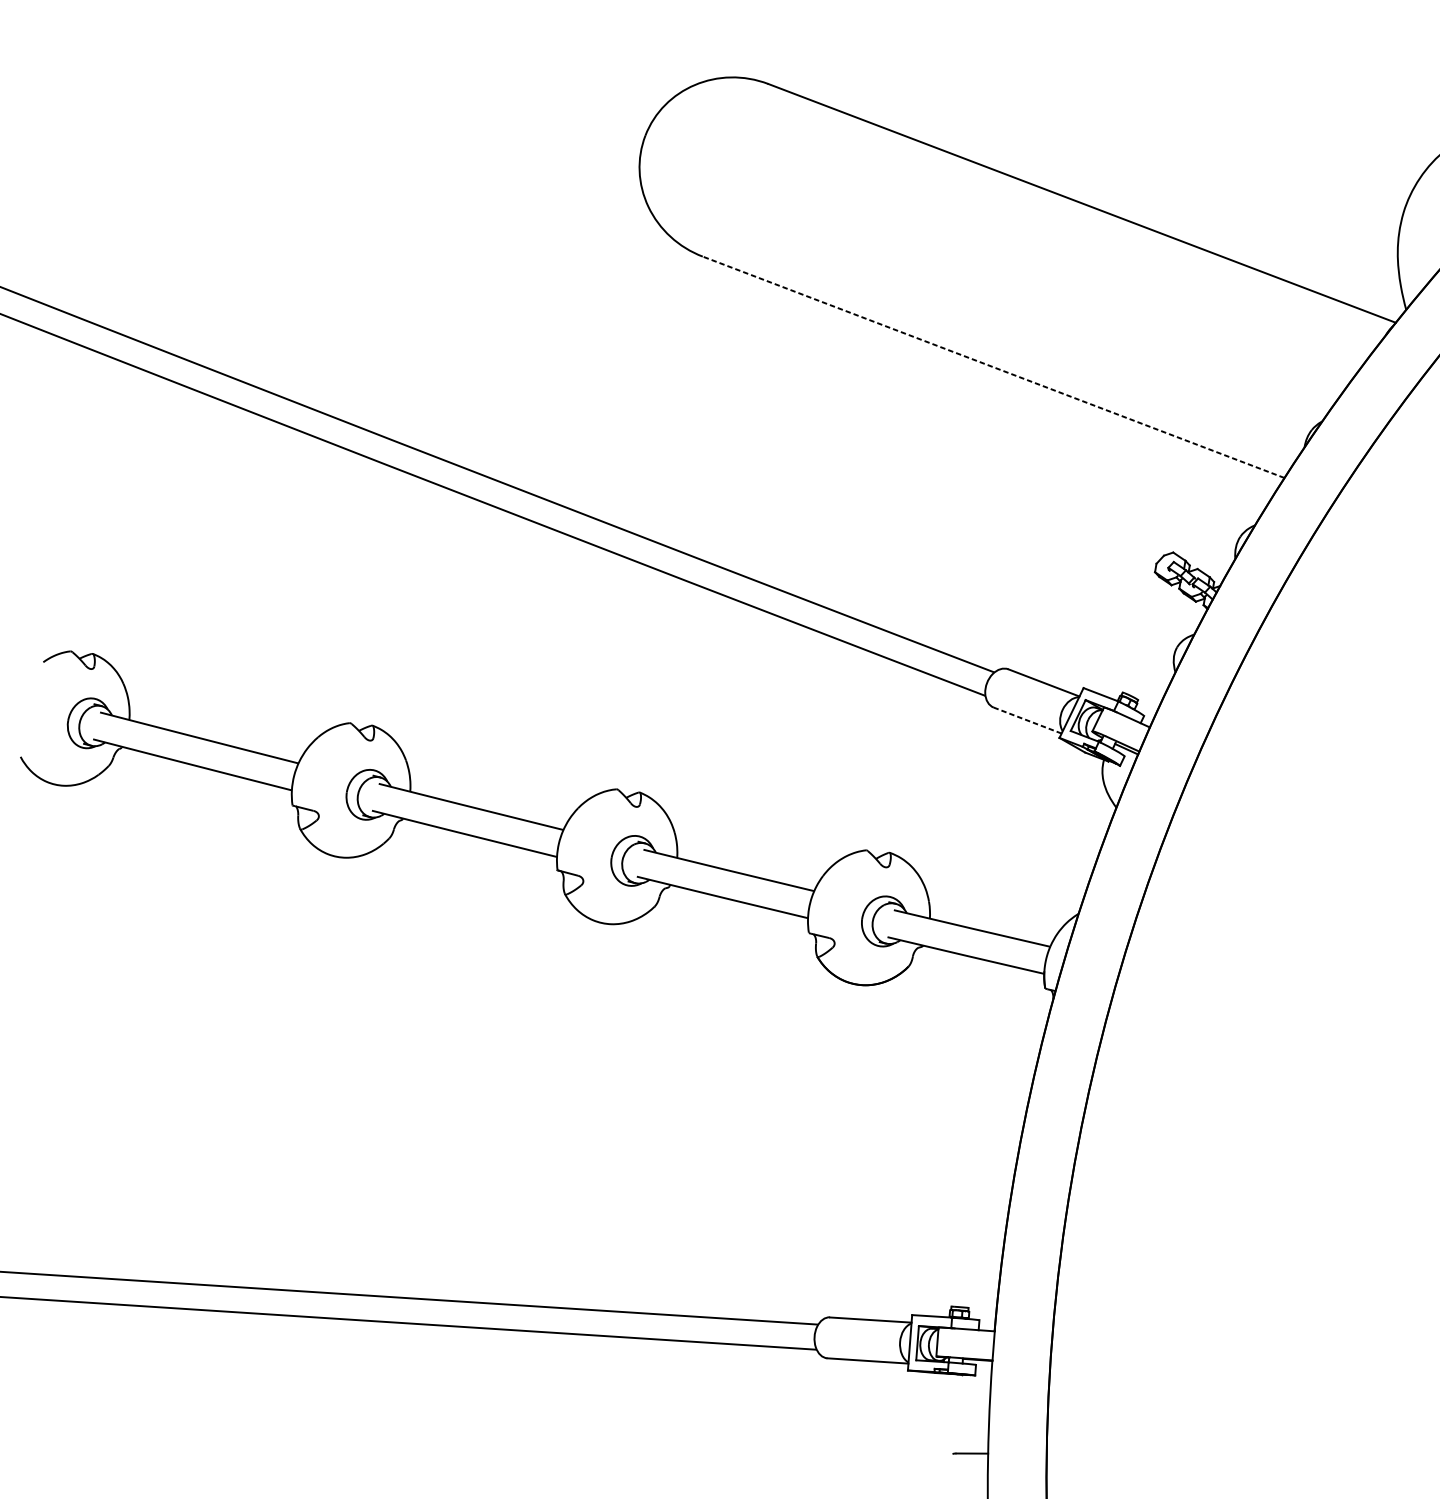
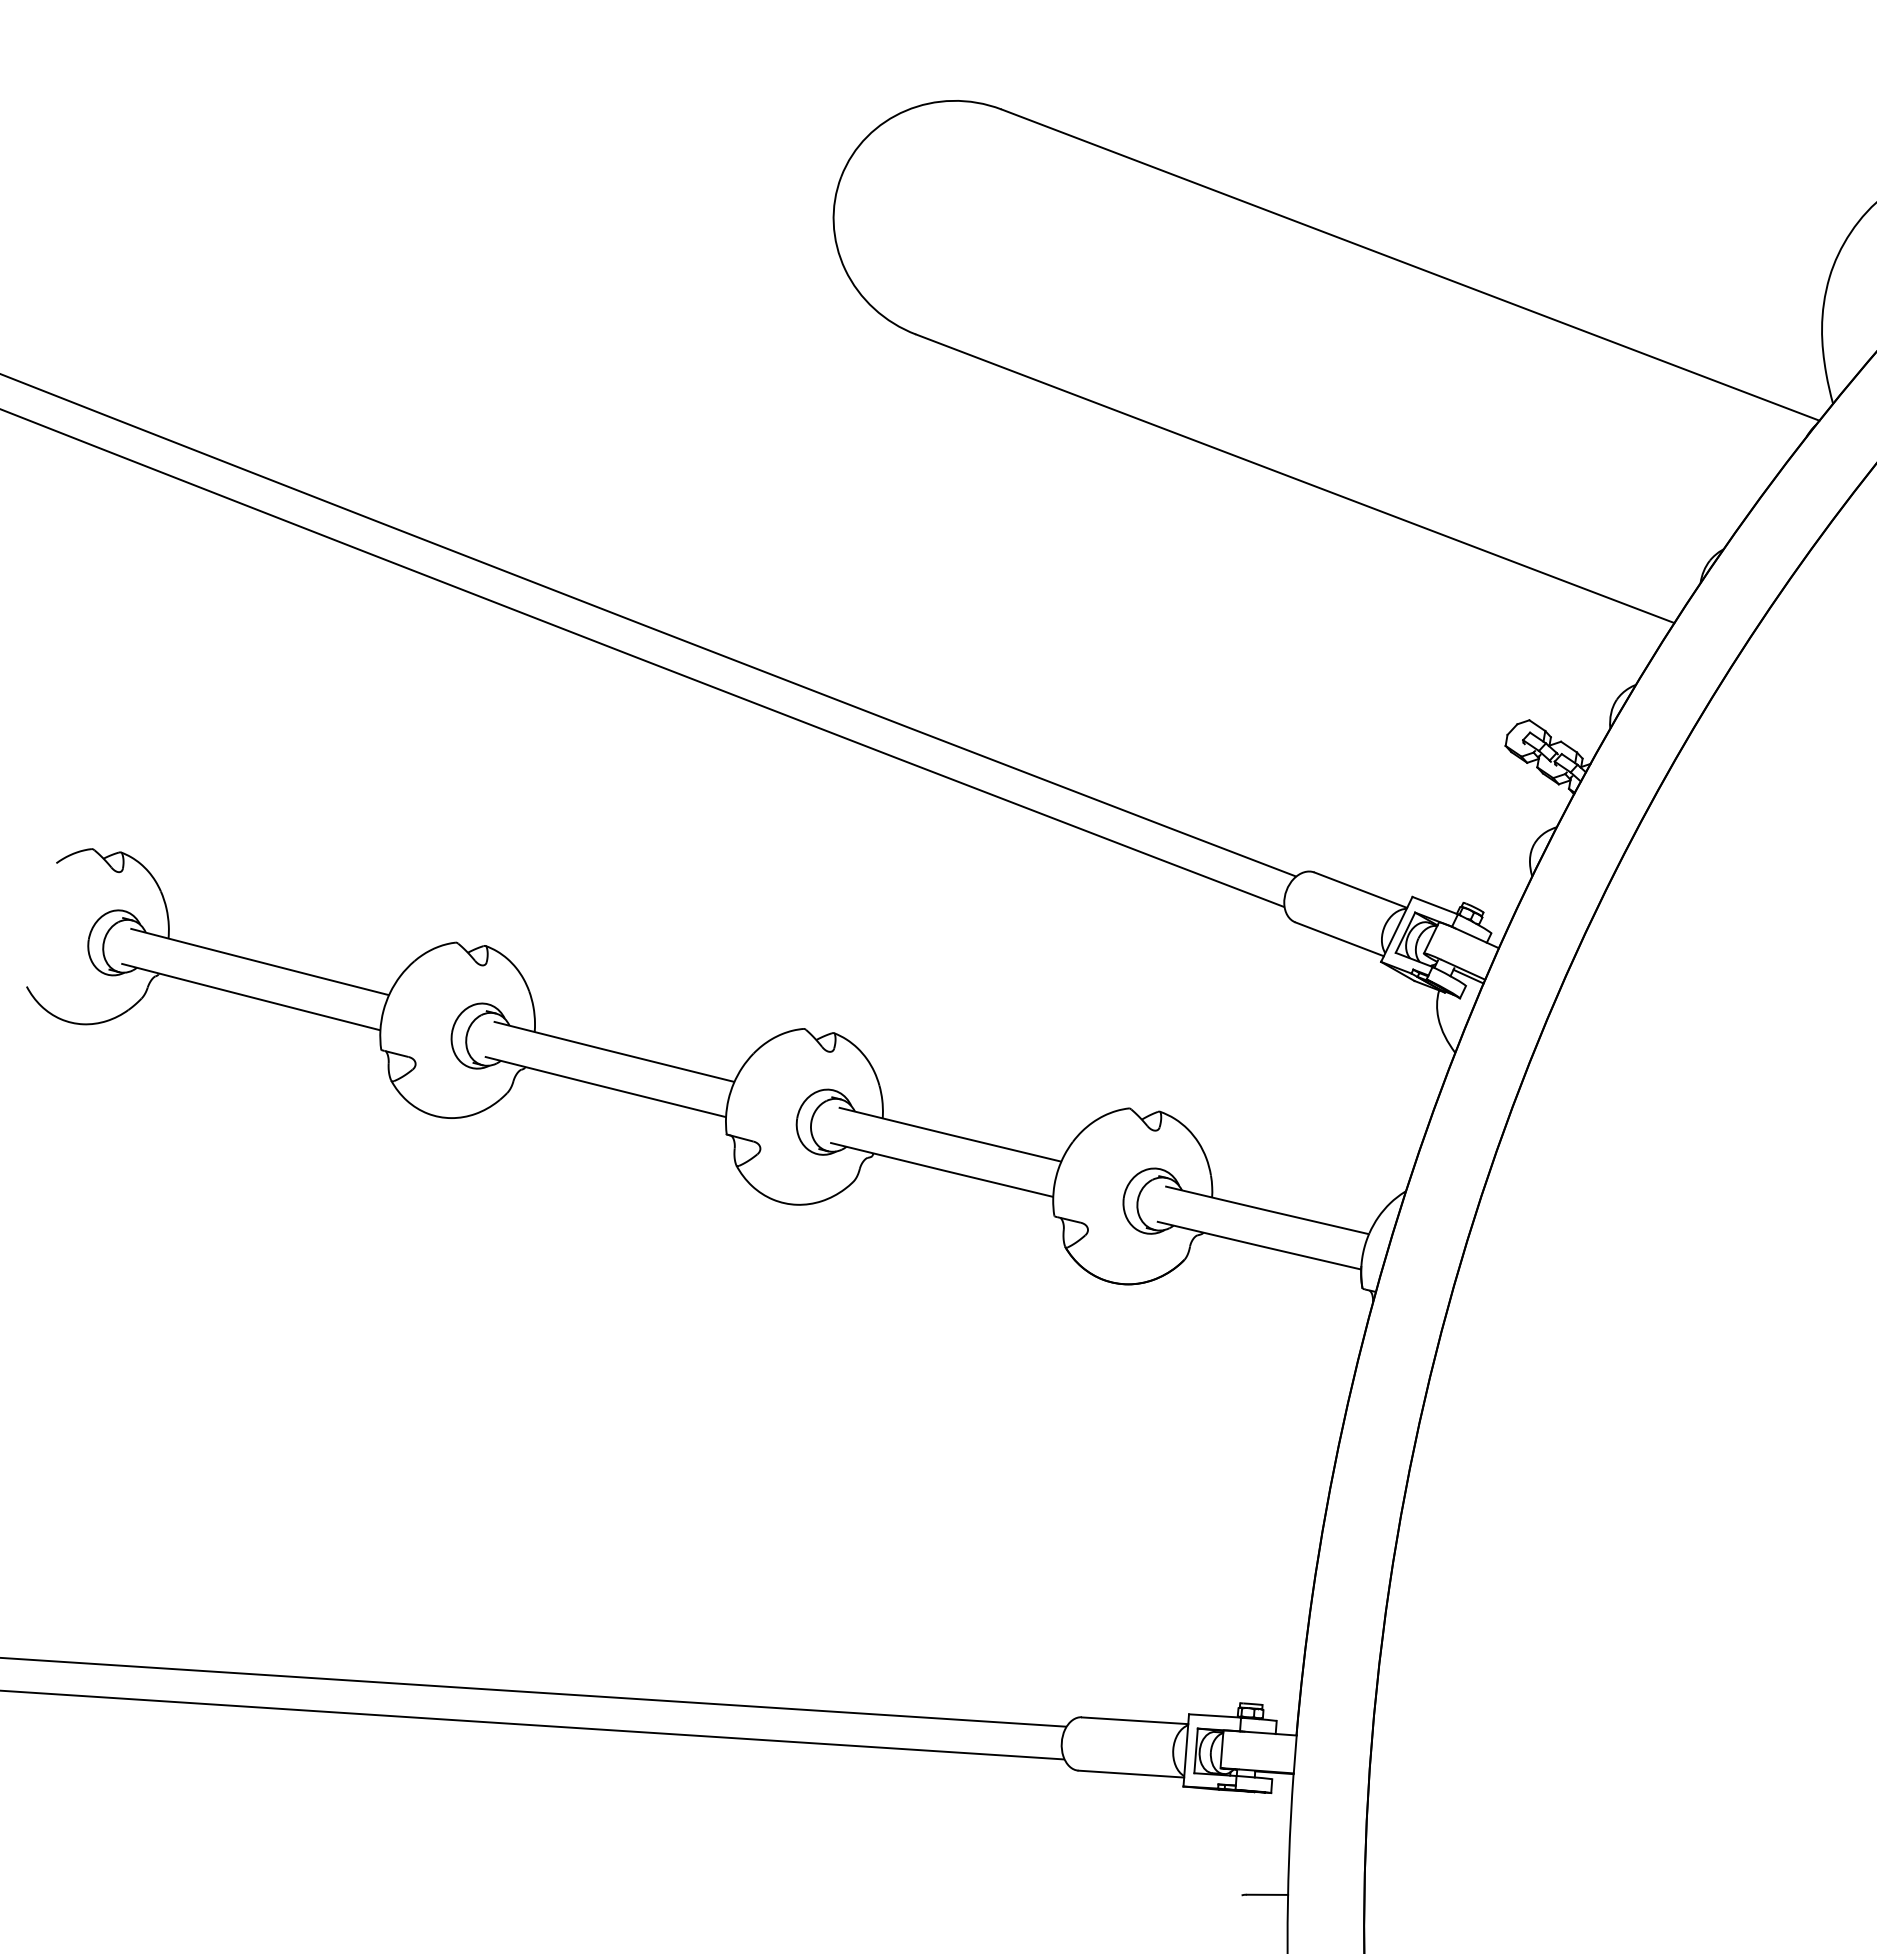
line: (993, 367) -> (1295, 478), dashed -> solid
line: (1027, 720) -> (1339, 939), dashed -> solid

